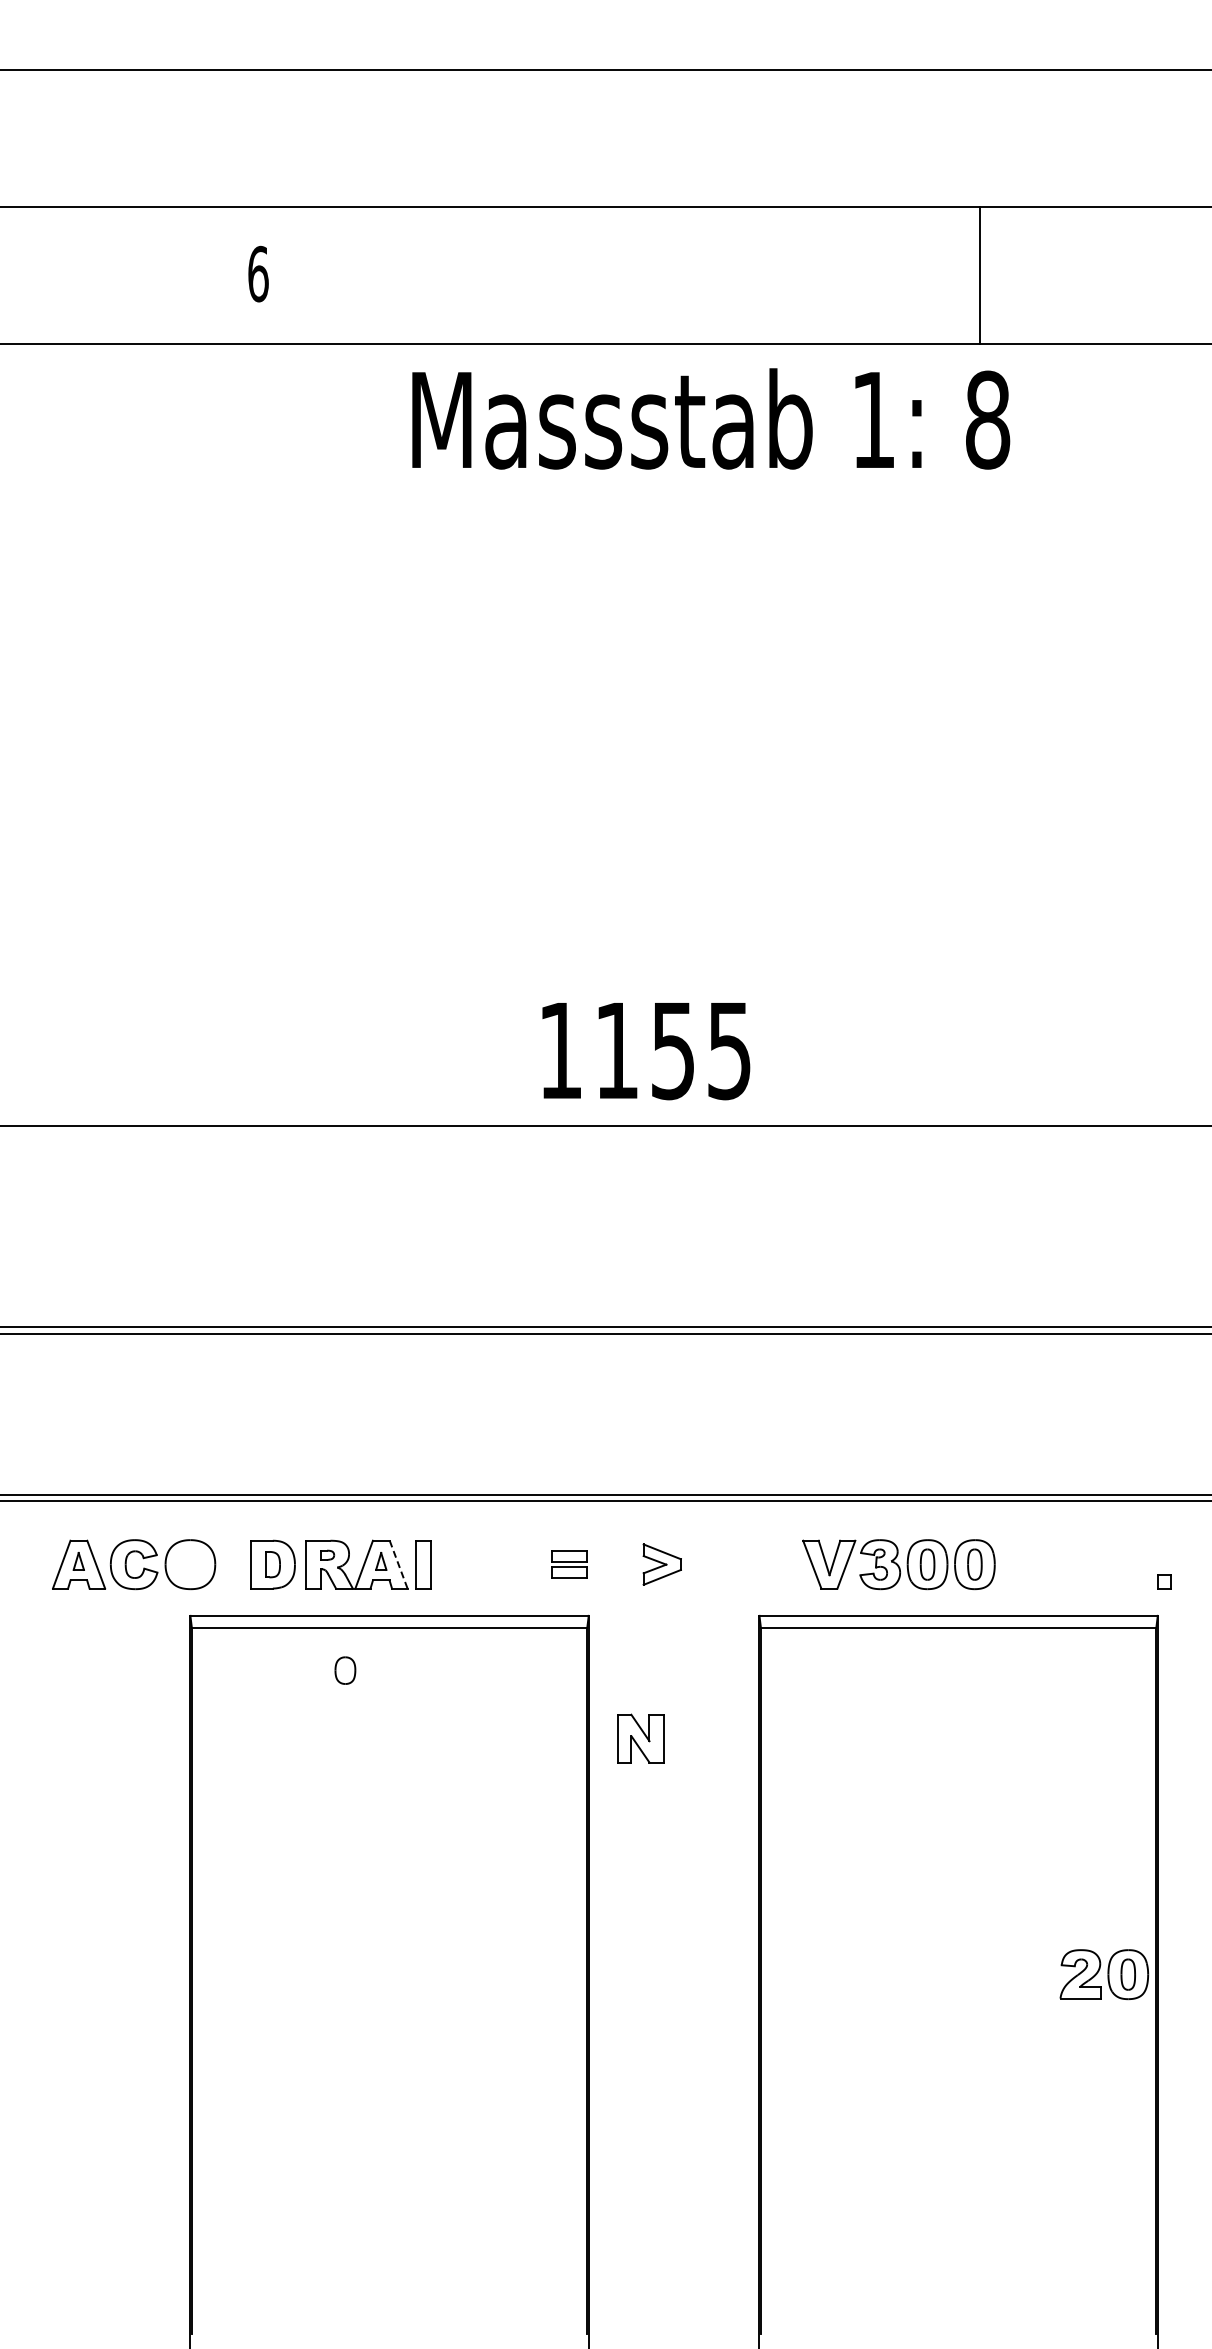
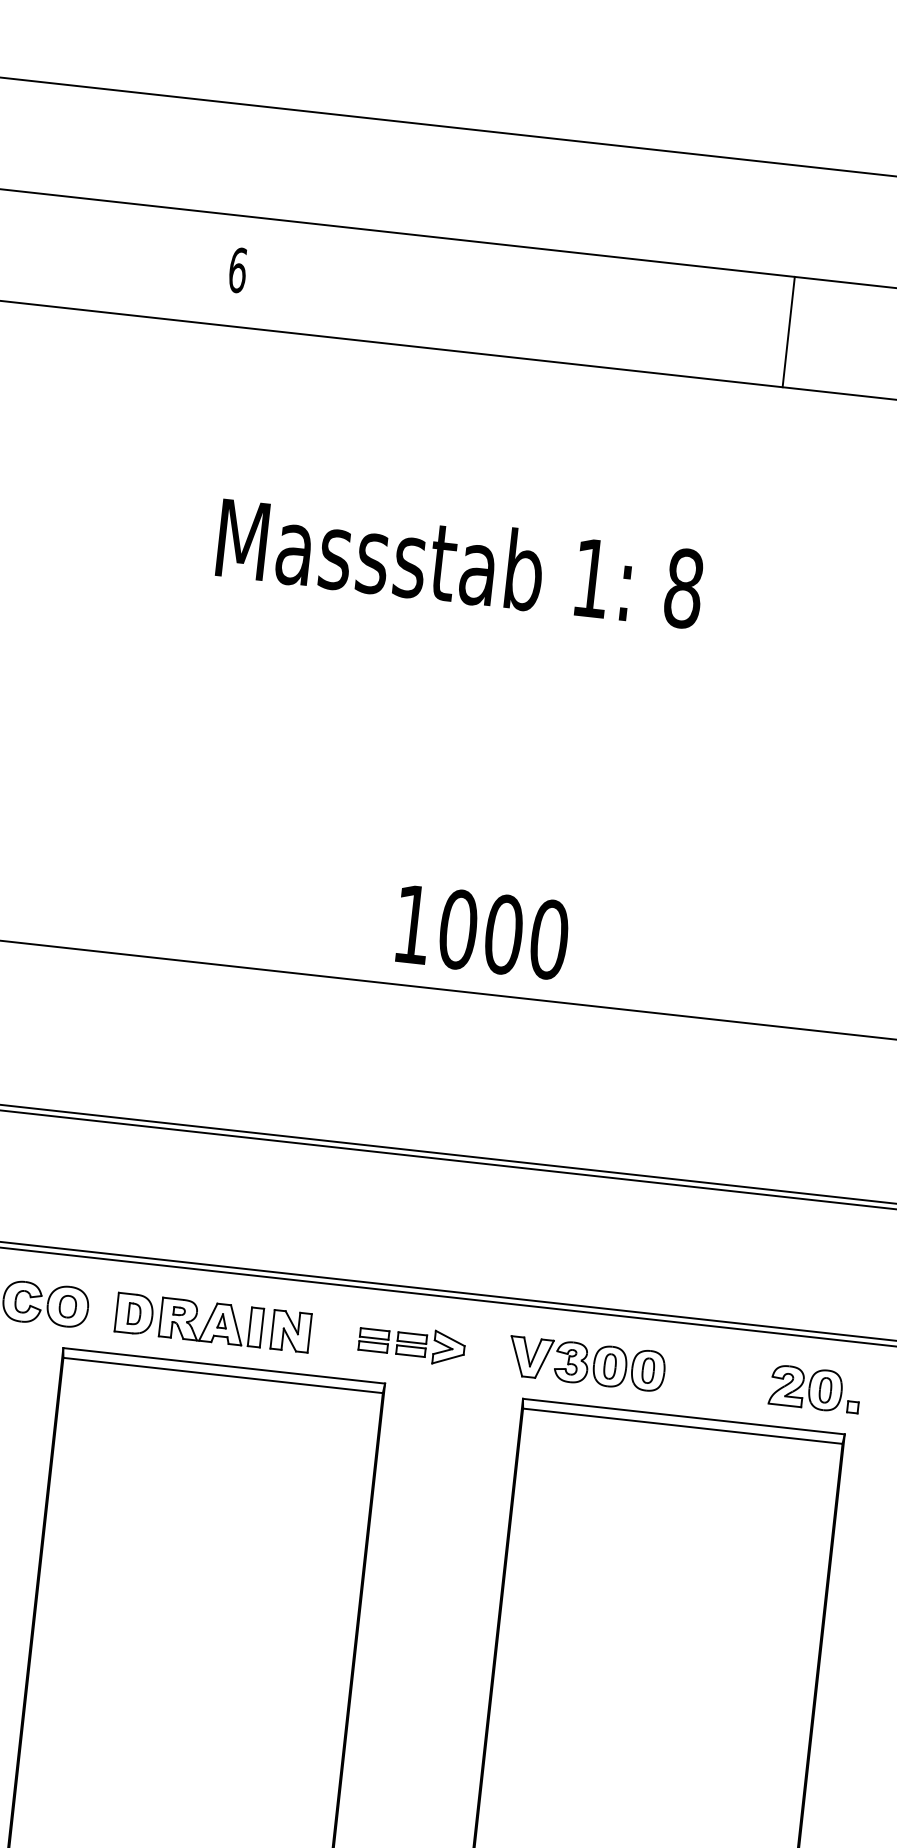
line: (980, 275) -> (788, 332), moved
text: (711, 418) -> (460, 562), moved
text: (673, 1050) -> (503, 934), 1155 -> 1000
line: (398, 1564) -> (236, 1325), dashed -> solid
part: (615, 1564) -> (411, 1344), added
part: (898, 1564) -> (586, 1363), moved
part: (345, 1670) -> (67, 1306), moved
part: (640, 1738) -> (290, 1331), moved
part: (1104, 1974) -> (806, 1388), moved

